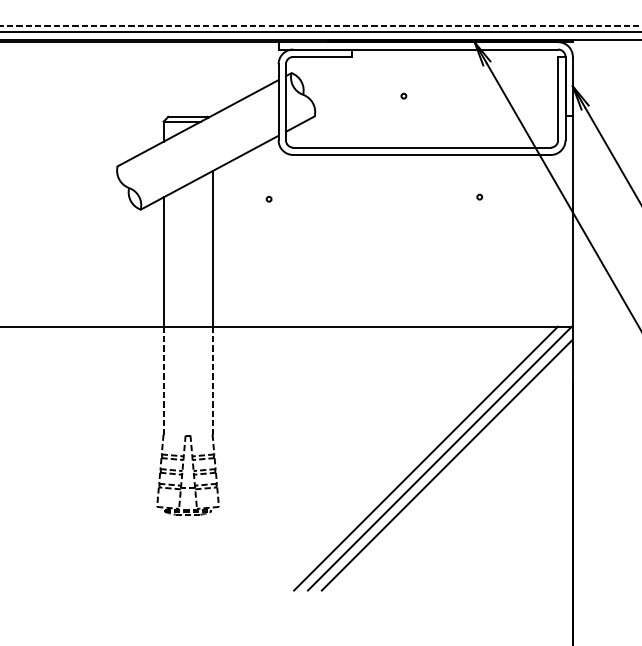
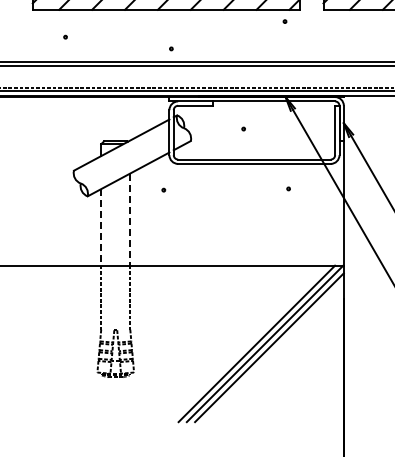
line: (212, 250) -> (130, 220), solid -> dashed
line: (163, 262) -> (101, 227), solid -> dashed

